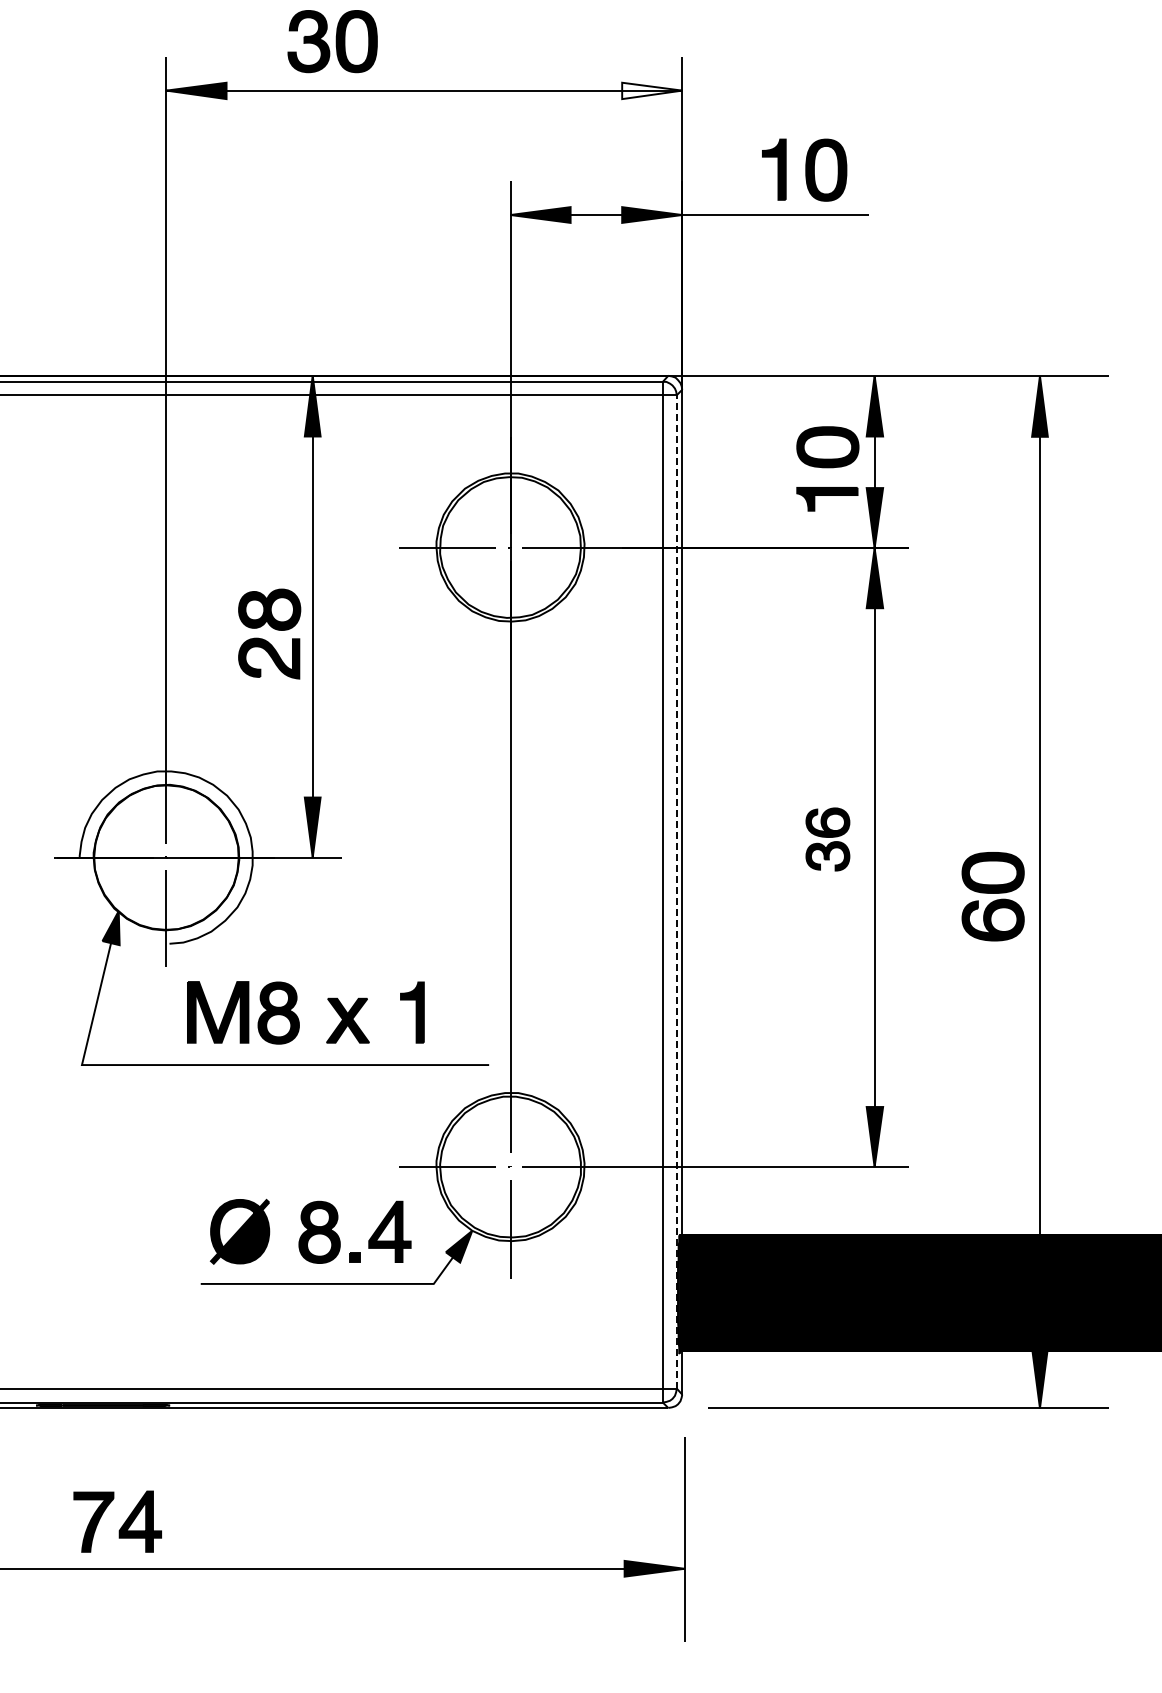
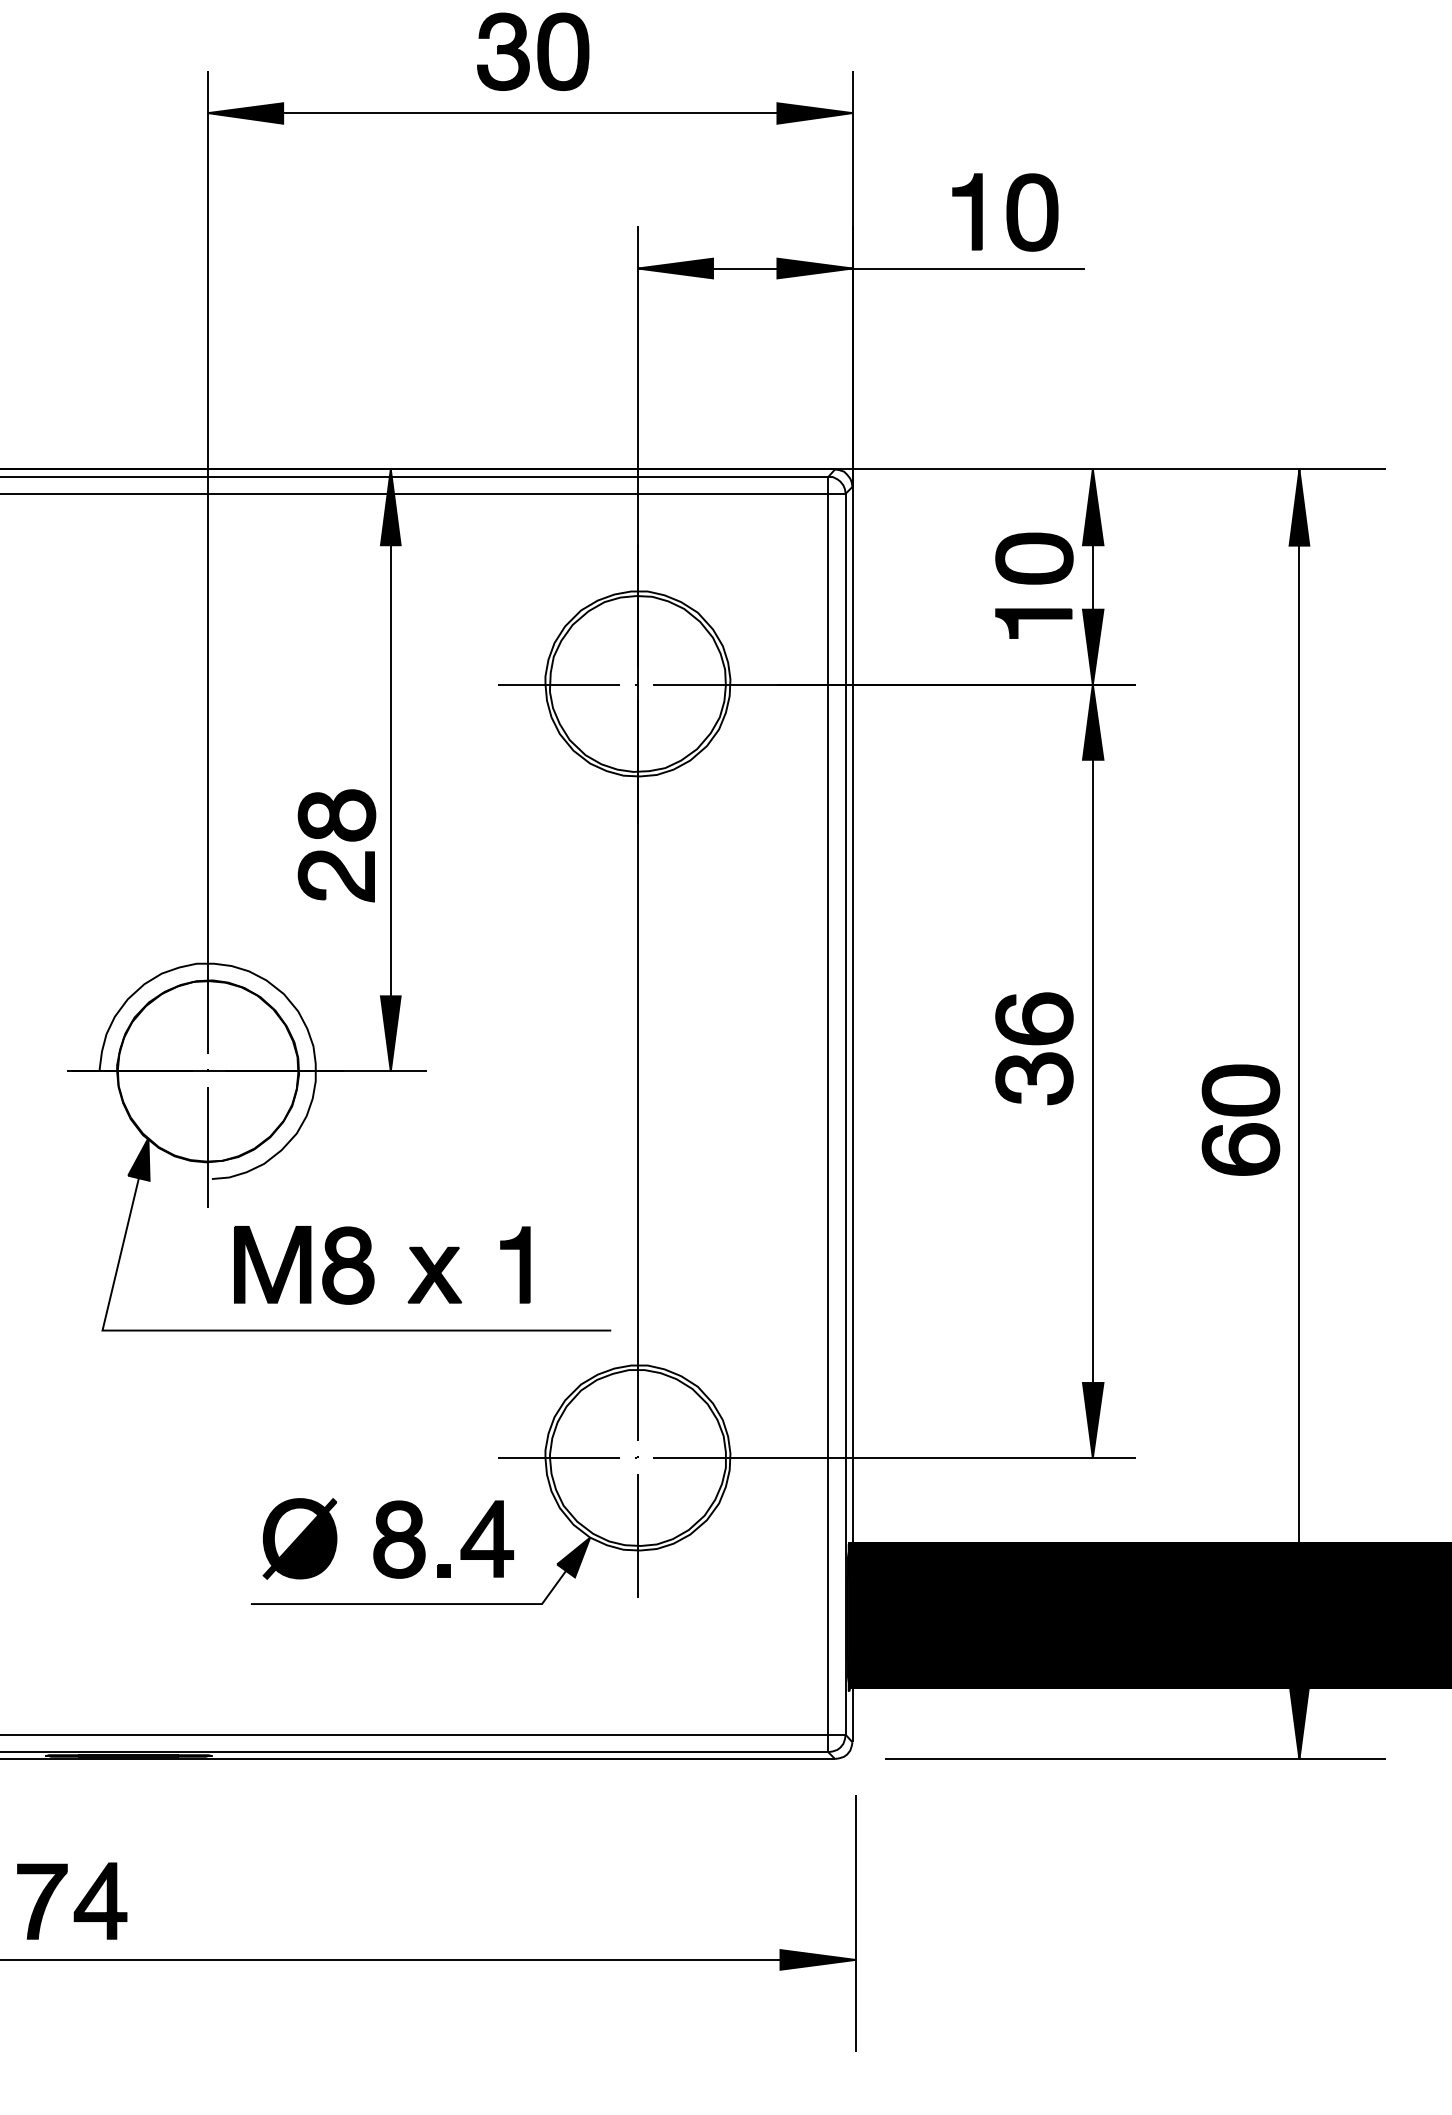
part: (332, 41) -> (532, 51), moved
fill: (652, 90) -> (815, 112), added
part: (269, 633) -> (336, 845), moved
part: (827, 839) -> (1033, 1048), size x1.43
line: (676, 891) -> (845, 1113), dashed -> solid
part: (123, 1523) -> (79, 1903), moved

